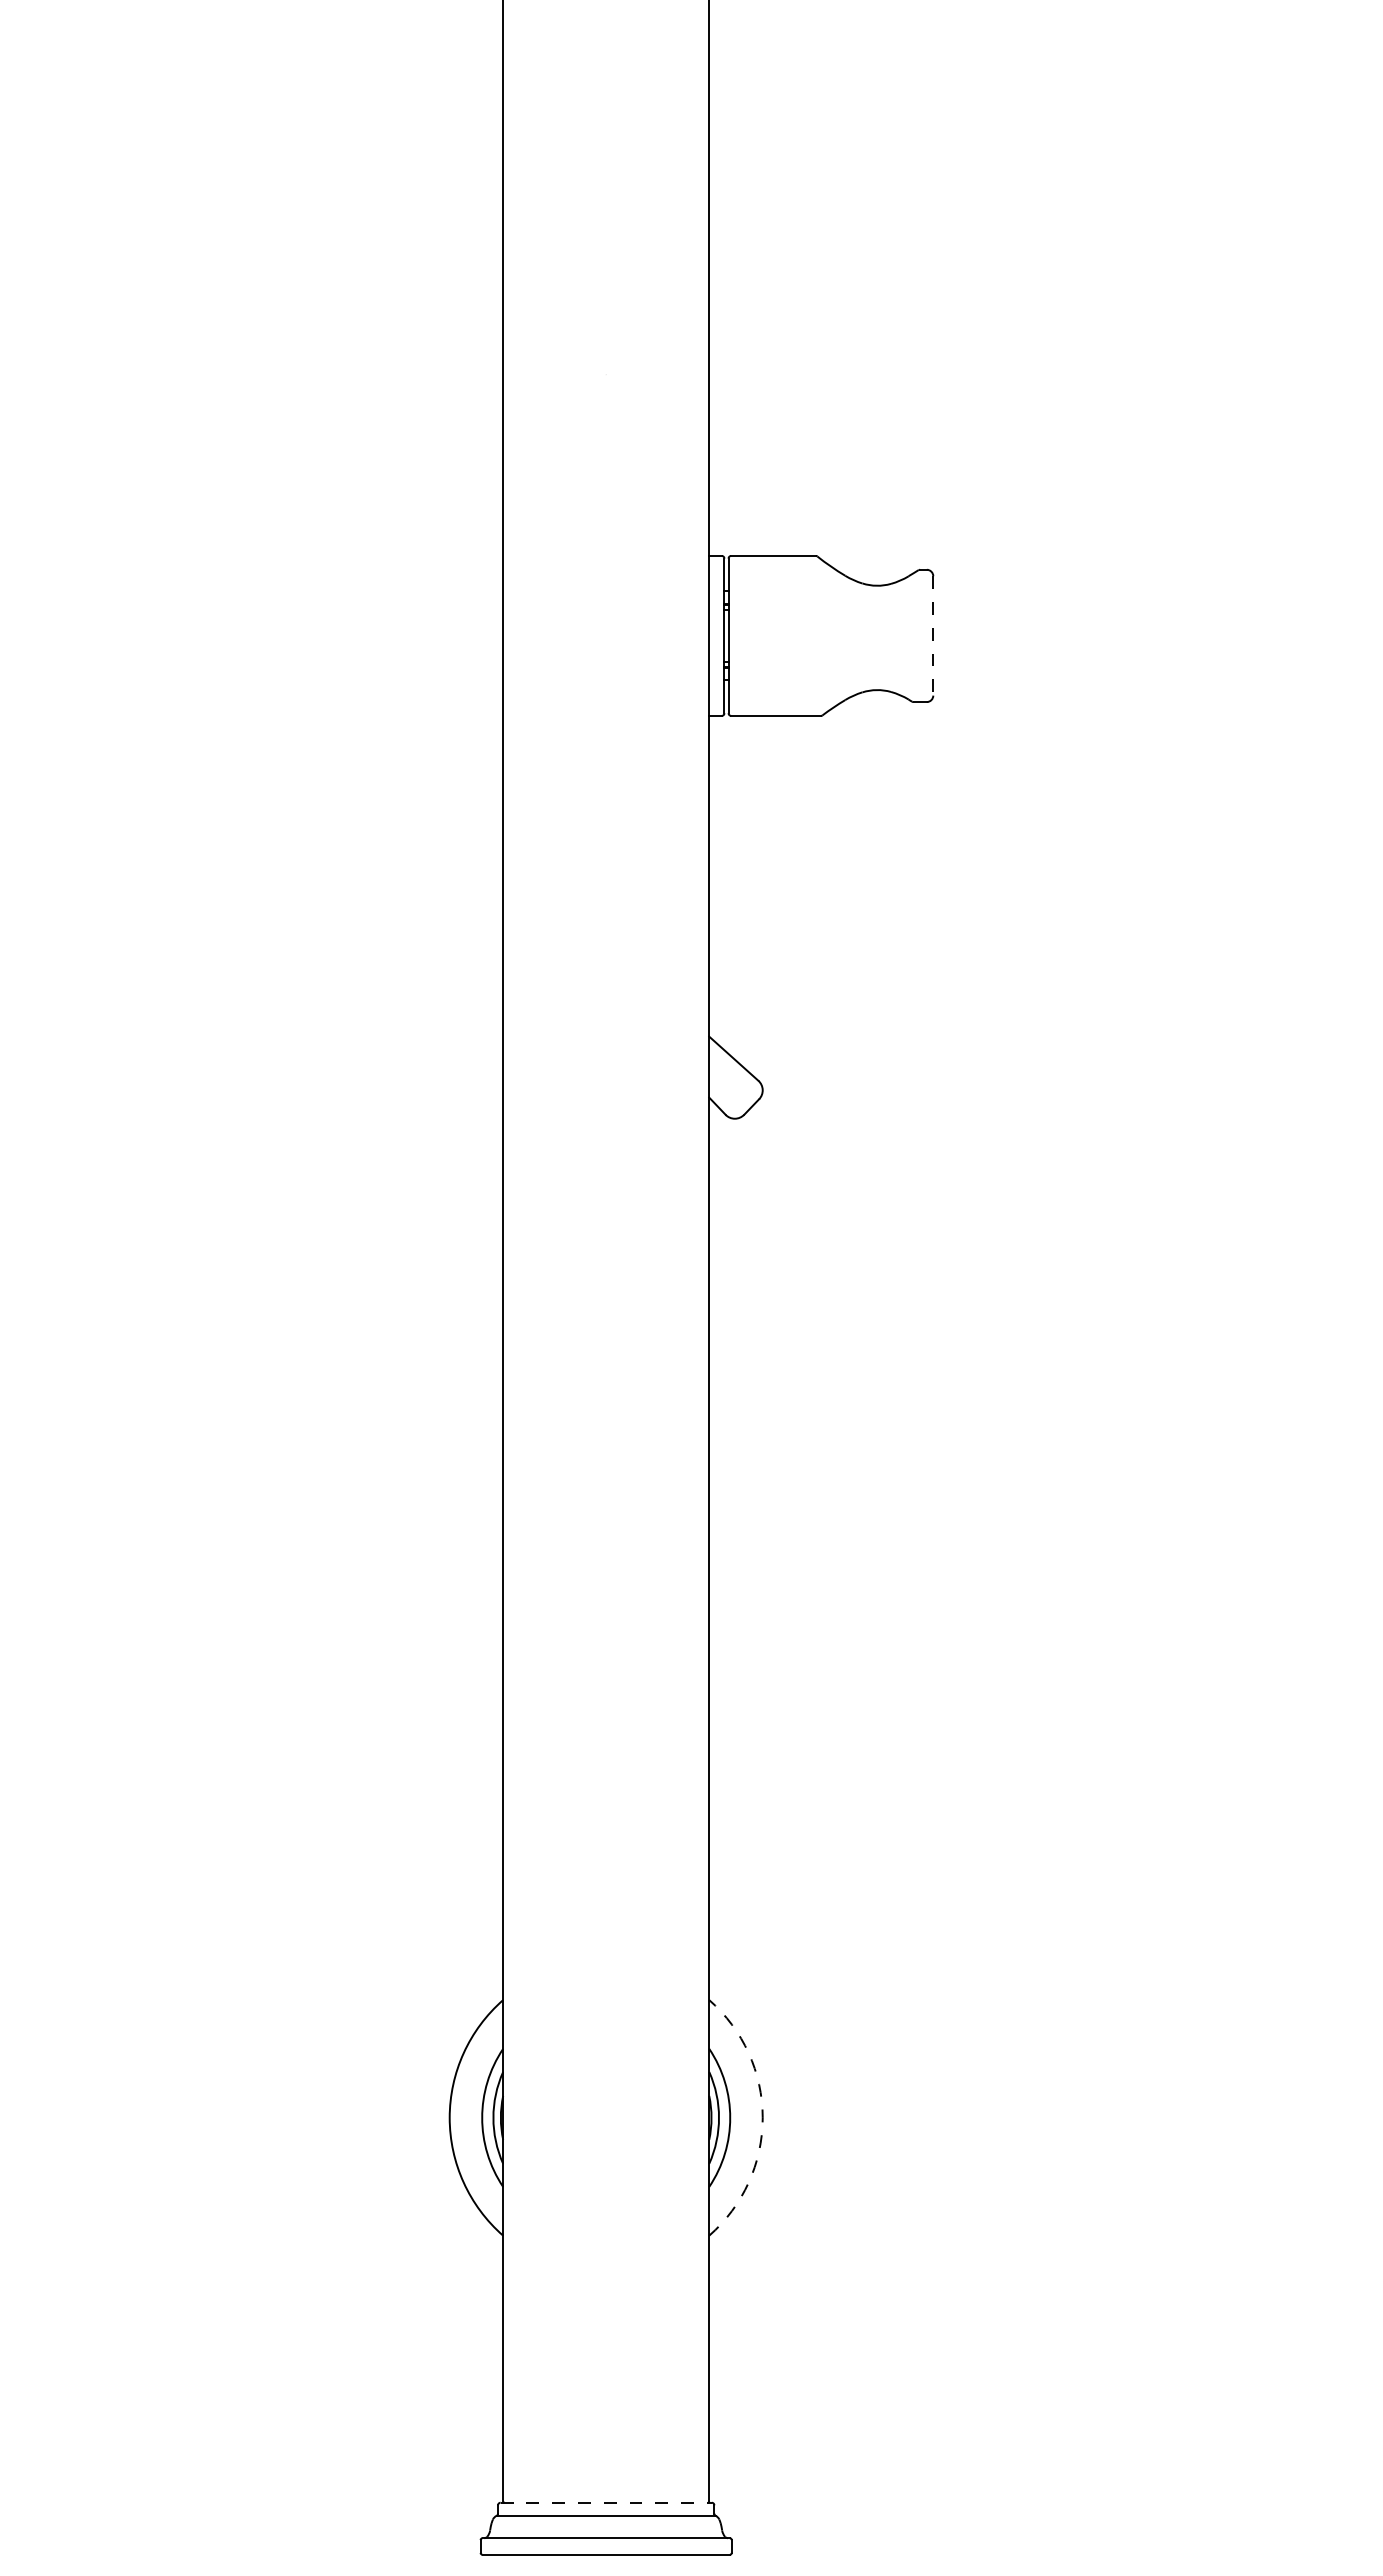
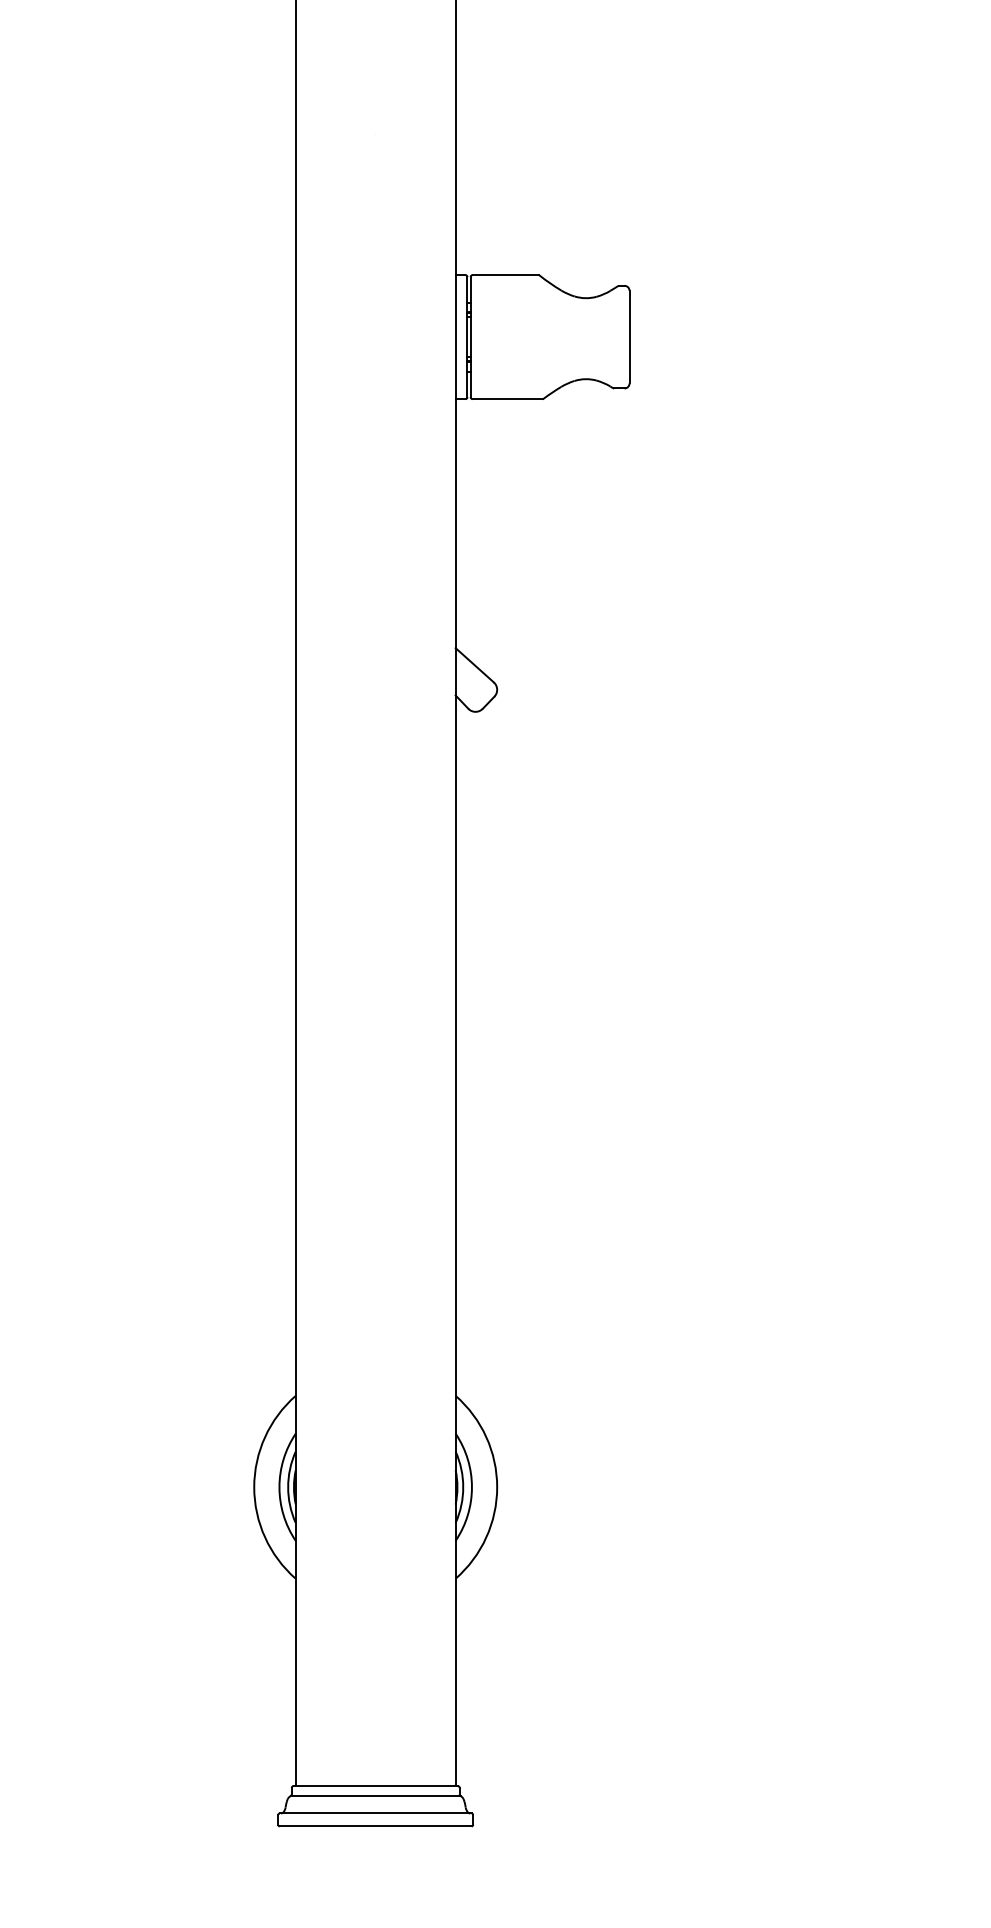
line: (933, 635) -> (629, 336), dashed -> solid
arc: (762, 2117) -> (497, 1486), dashed -> solid
line: (606, 2502) -> (375, 1785), dashed -> solid

